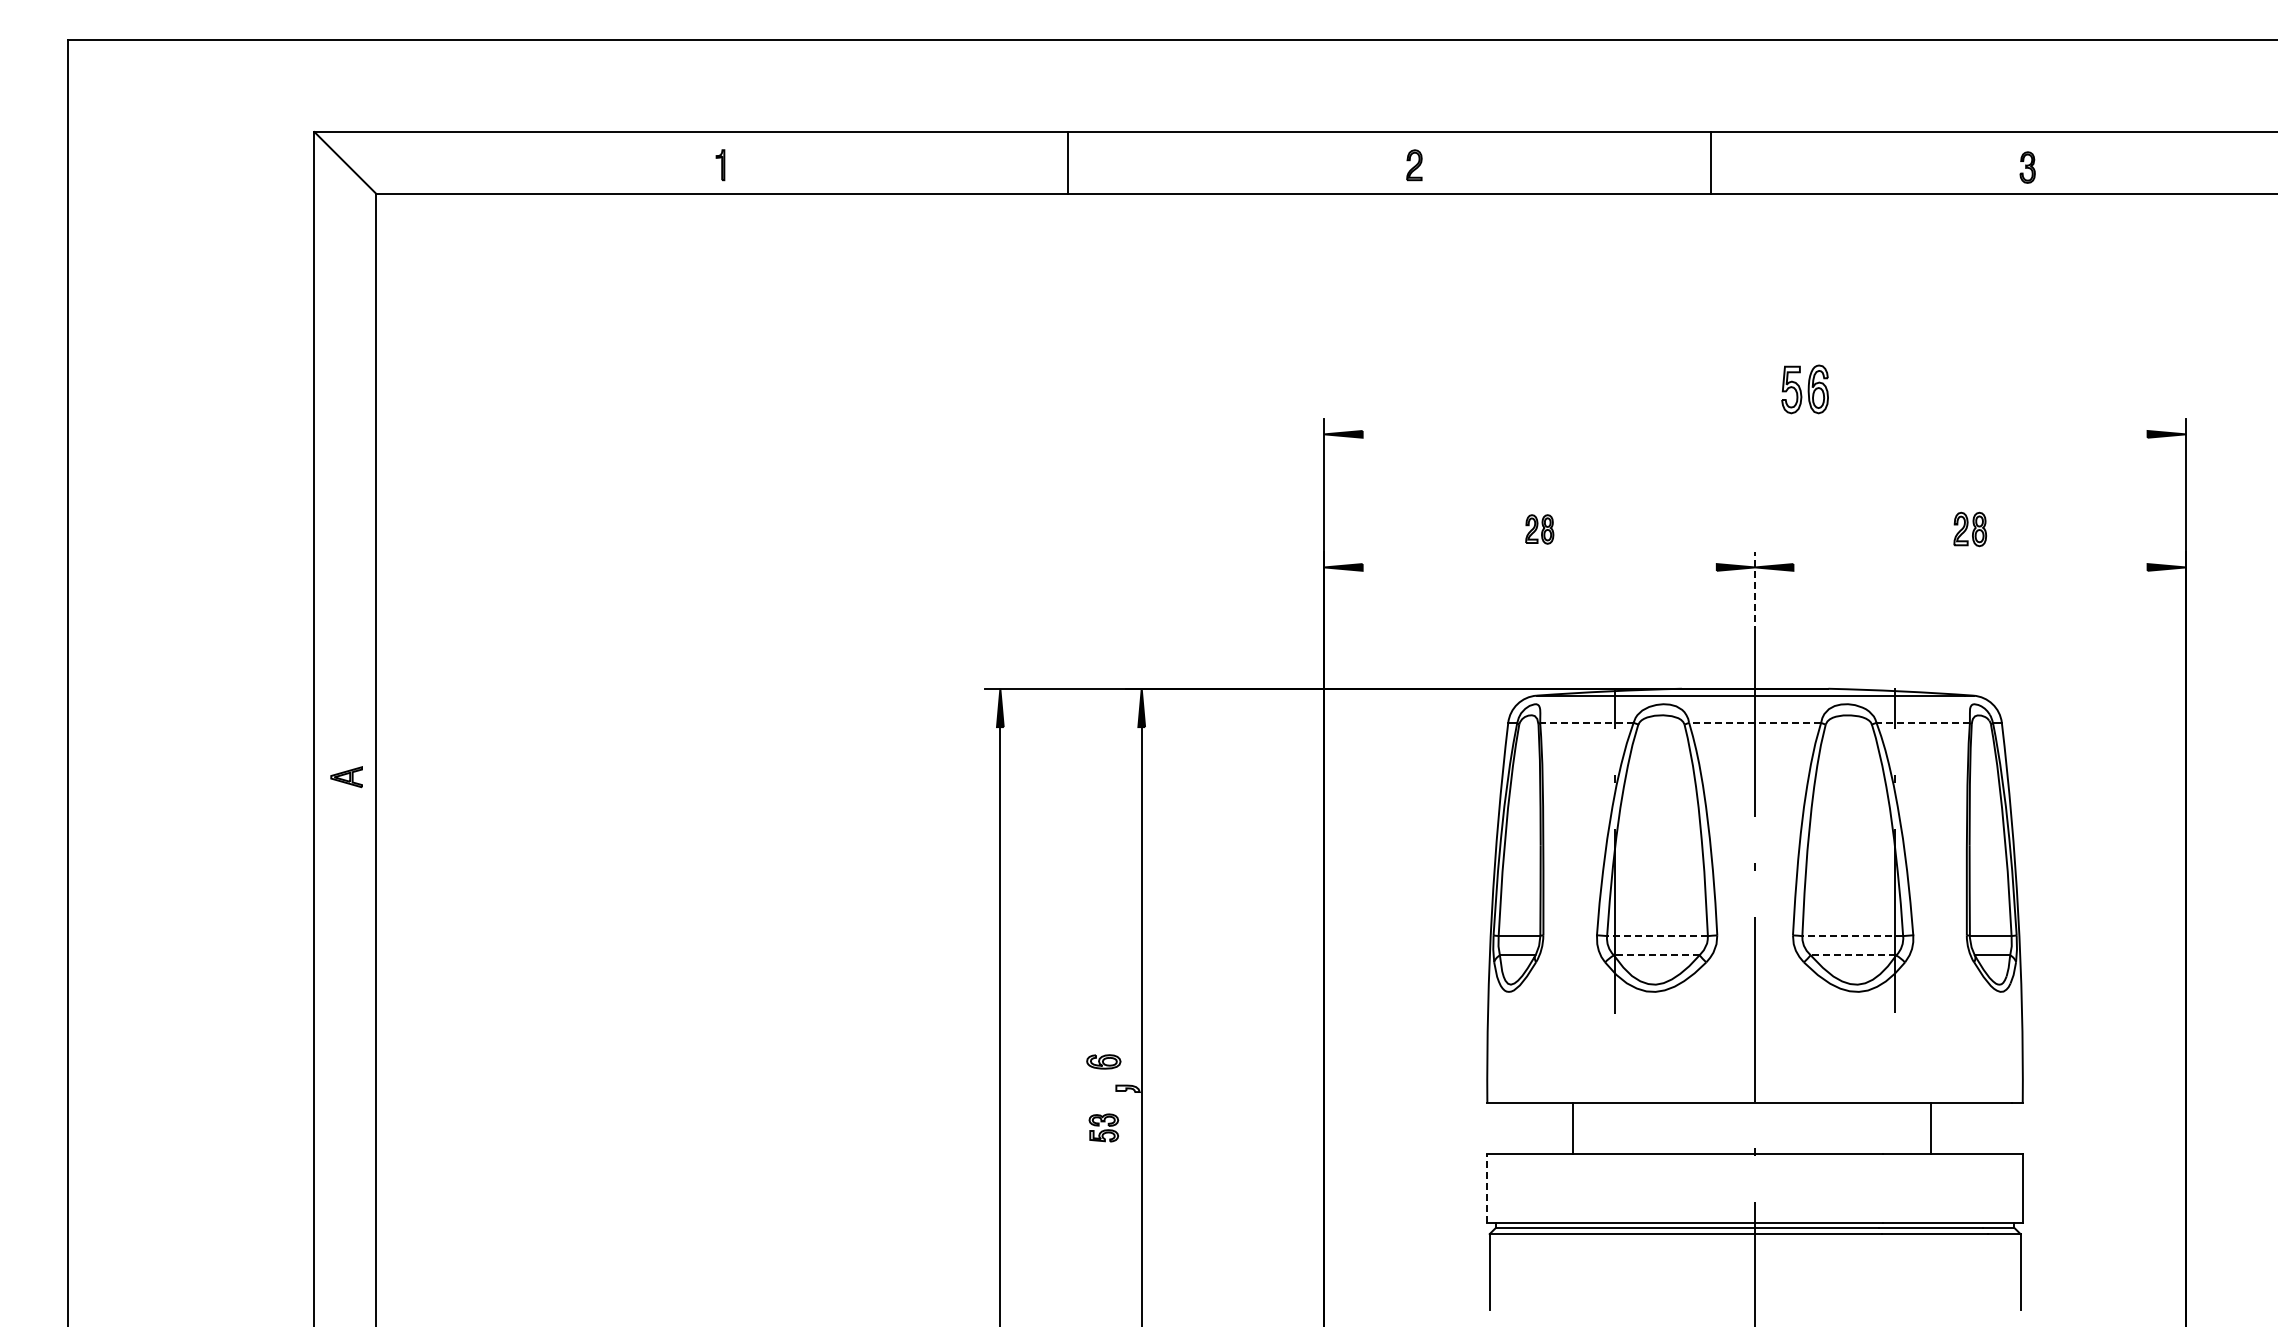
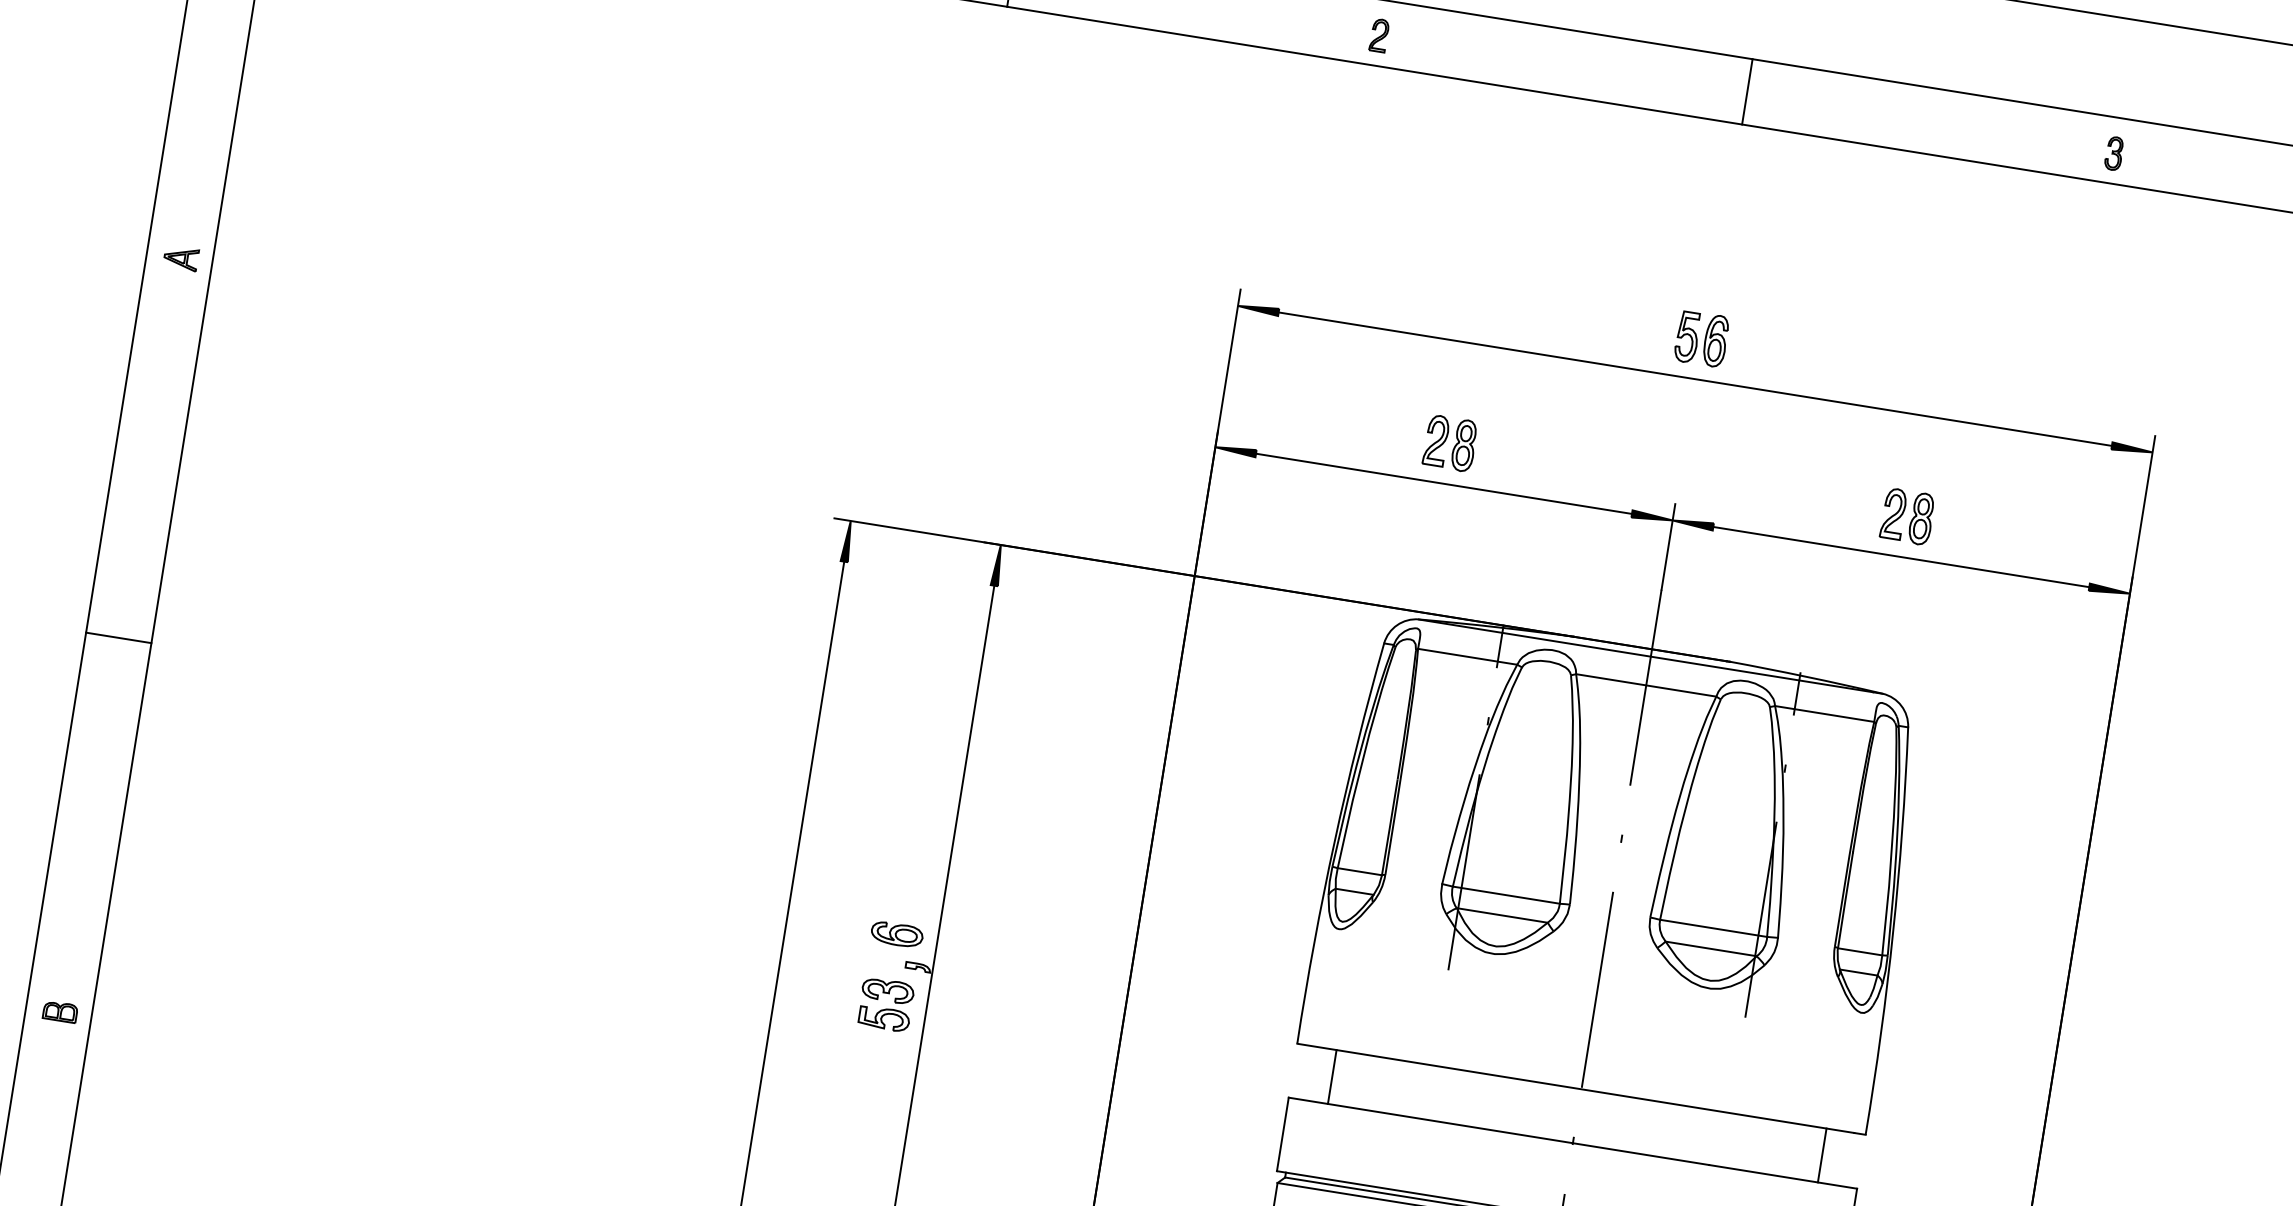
line: (1710, 162) -> (1747, 91), moved
part: (2027, 167) -> (2114, 153), moved
part: (1804, 389) -> (1701, 338), moved
line: (1754, 434) -> (1694, 379), added
part: (1539, 529) -> (1450, 443), size x1.67
part: (1969, 529) -> (1906, 516), size x1.43
line: (1539, 567) -> (1443, 483), added
line: (1970, 567) -> (1901, 557), added
line: (1755, 591) -> (1668, 546), dashed -> solid
line: (1586, 722) -> (1467, 656), dashed -> solid
line: (1754, 722) -> (1645, 684), dashed -> solid
line: (1923, 722) -> (1825, 713), dashed -> solid
part: (346, 777) -> (180, 258), moved
line: (345, 903) -> (119, 637), added
line: (1657, 936) -> (1506, 895), dashed -> solid
line: (1852, 936) -> (1713, 928), dashed -> solid
line: (1656, 955) -> (1501, 915), dashed -> solid
line: (1853, 955) -> (1711, 949), dashed -> solid
part: (1103, 1061) -> (896, 934), size x1.43
part: (1103, 1127) -> (885, 1004), size x1.67
line: (1573, 1128) -> (1332, 1076), moved
line: (1930, 1128) -> (1821, 1155), moved
line: (1487, 1188) -> (1282, 1134), dashed -> solid
part: (346, 1255) -> (60, 1011), added

